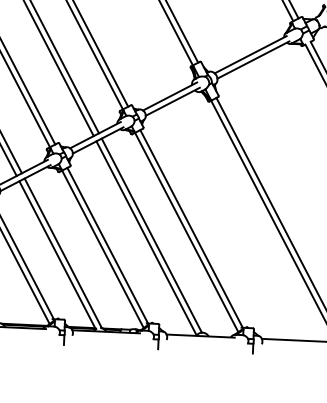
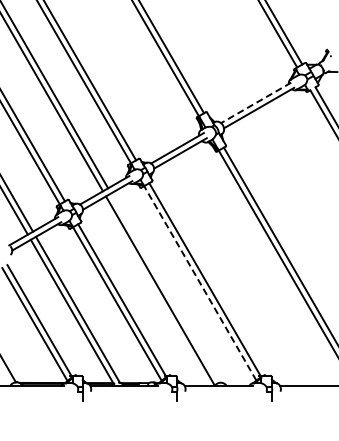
line: (251, 54) -> (256, 102), solid -> dashed
line: (186, 231) -> (200, 282), solid -> dashed
line: (151, 235) -> (165, 287), removed

